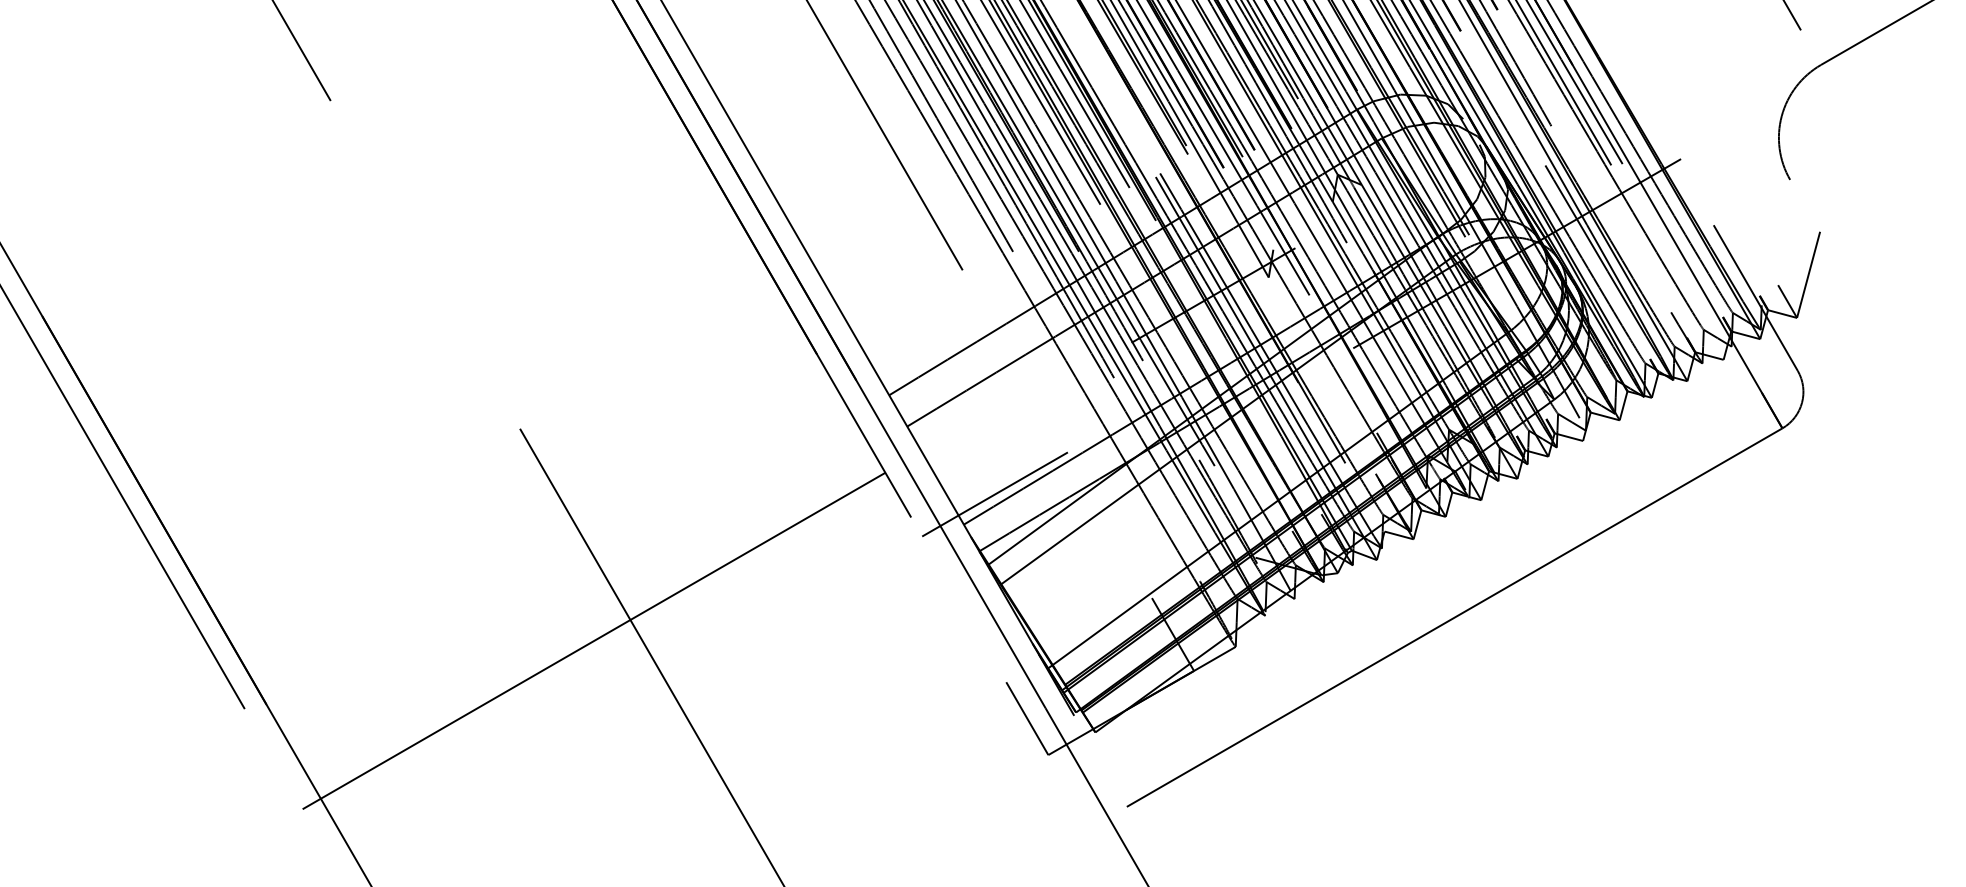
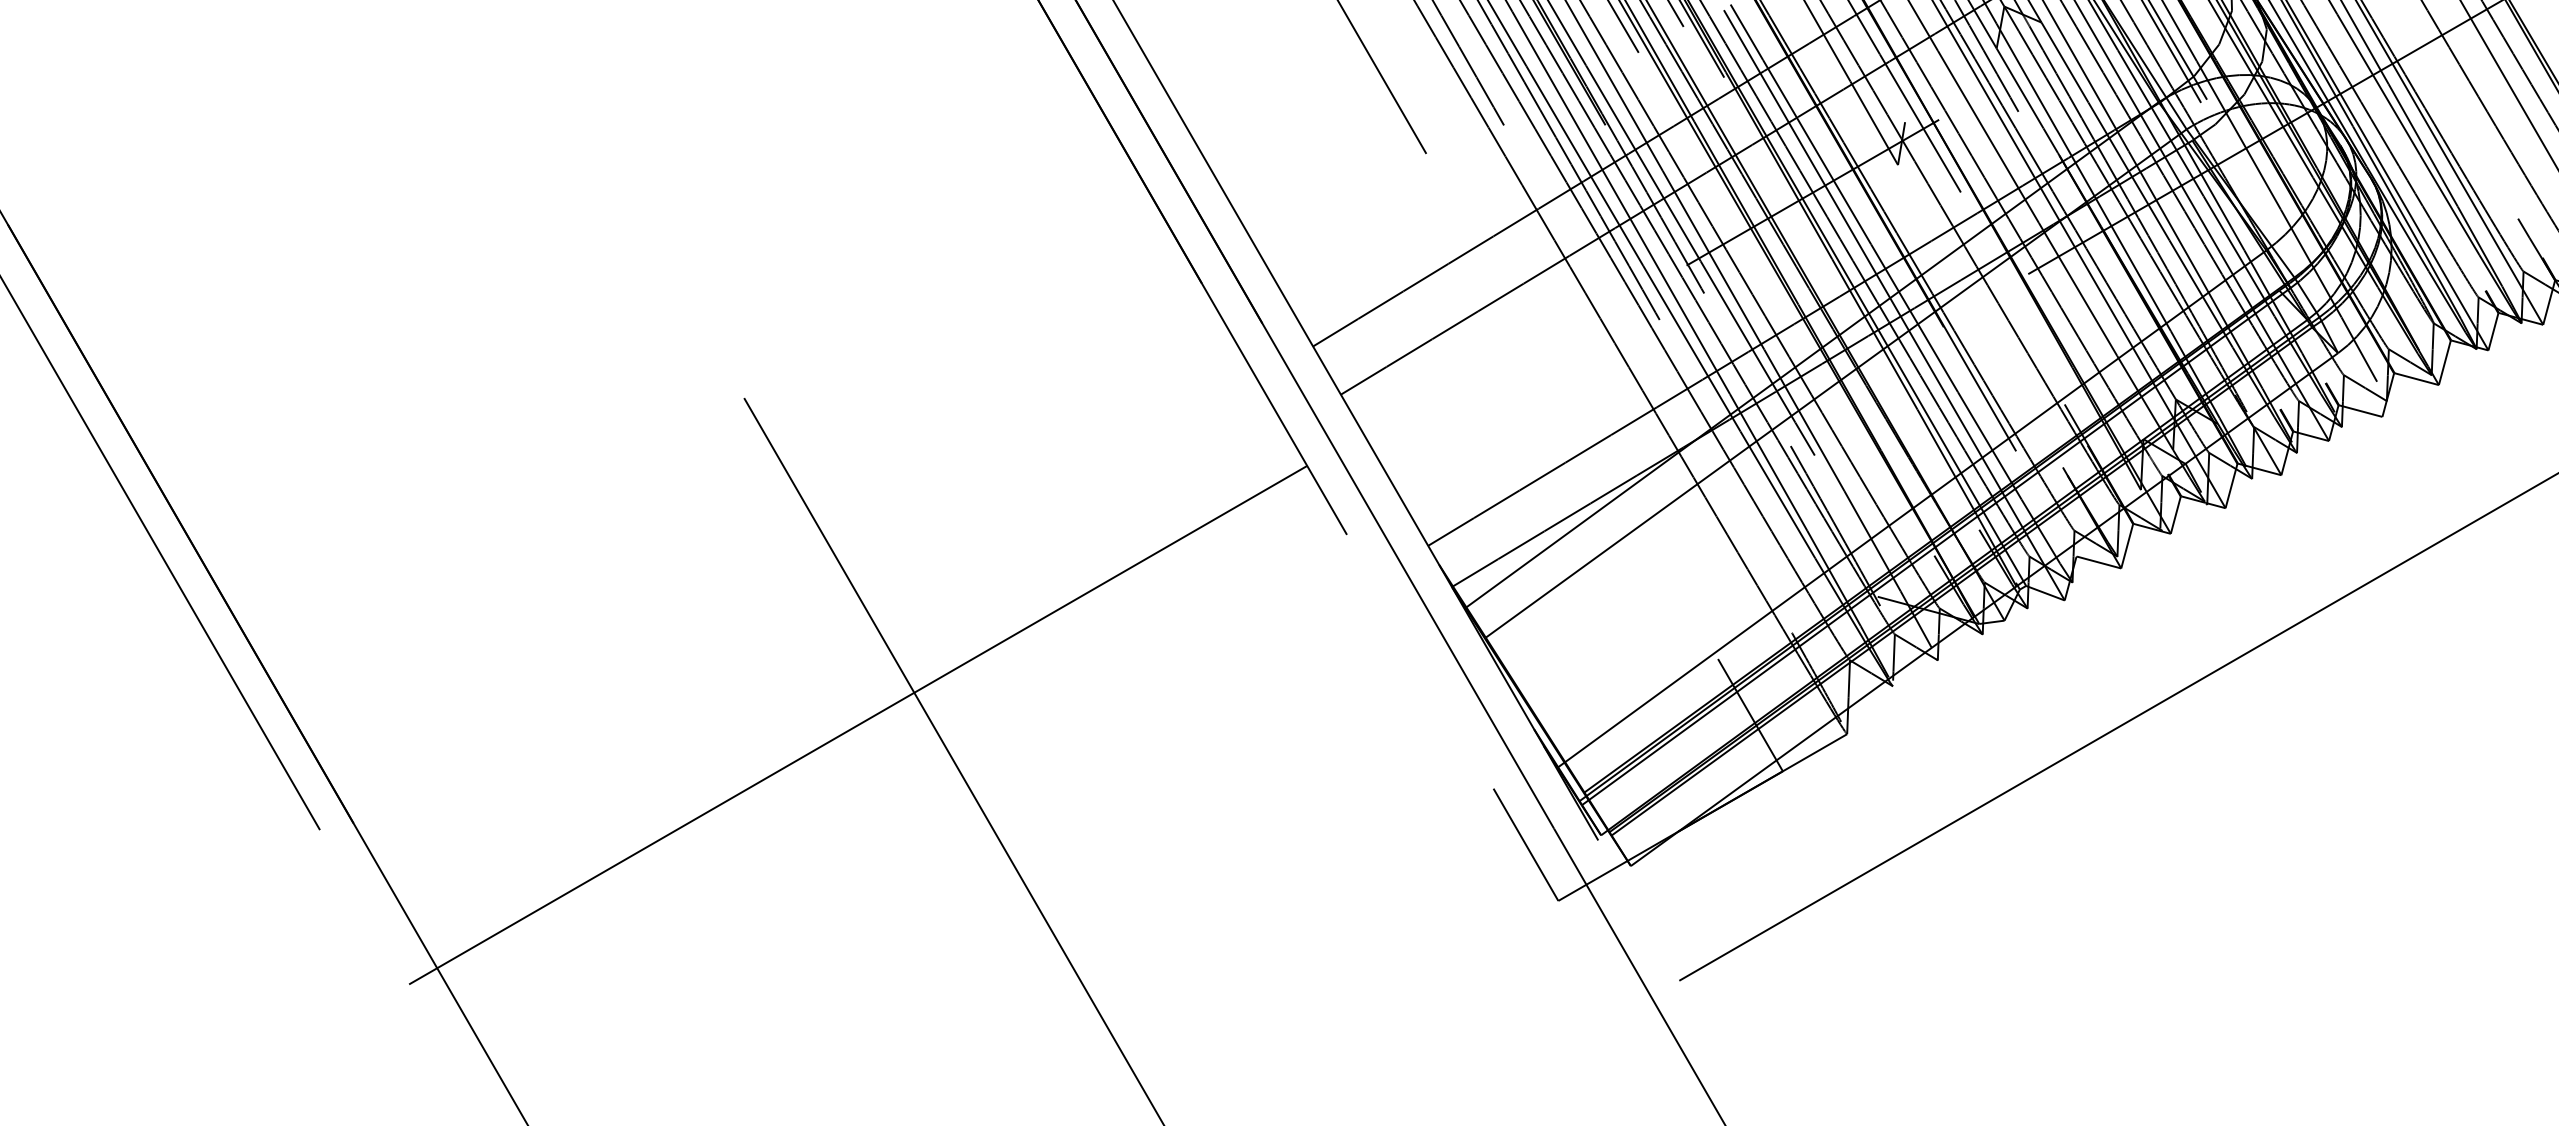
line: (994, 494) -> (1475, 499), removed

